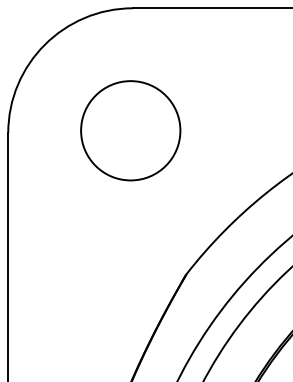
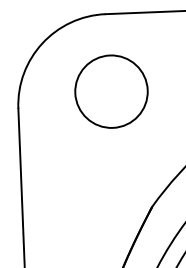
circle: (130, 130) -> (111, 91), moved

